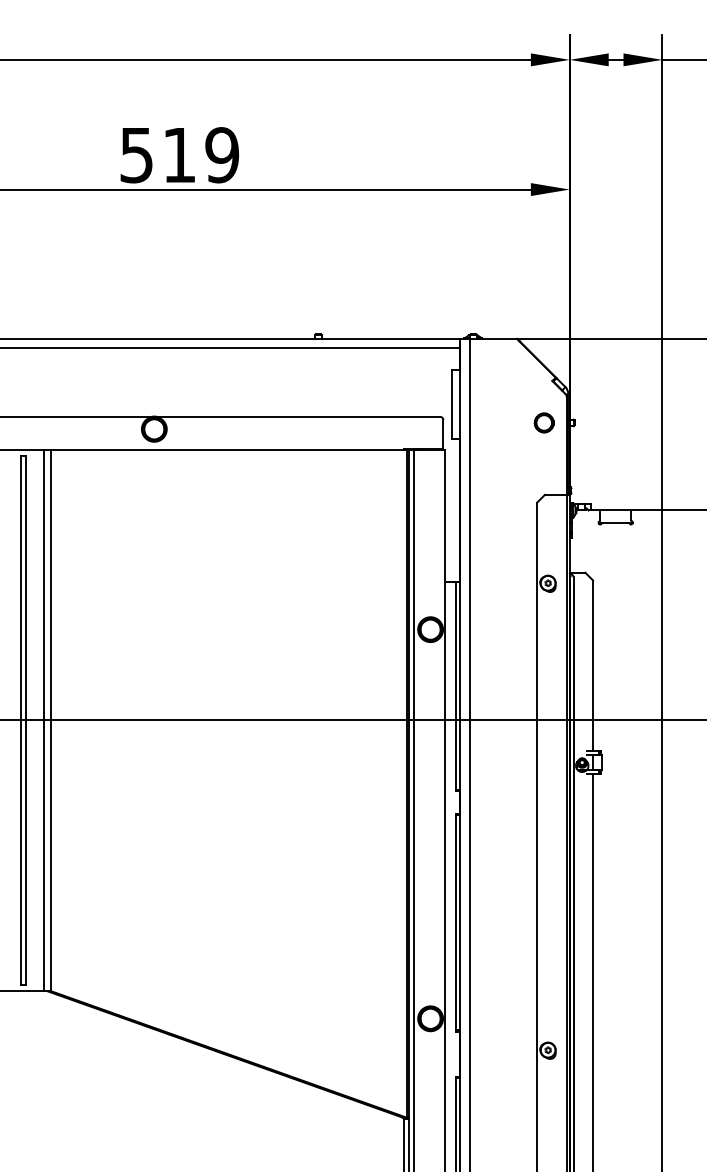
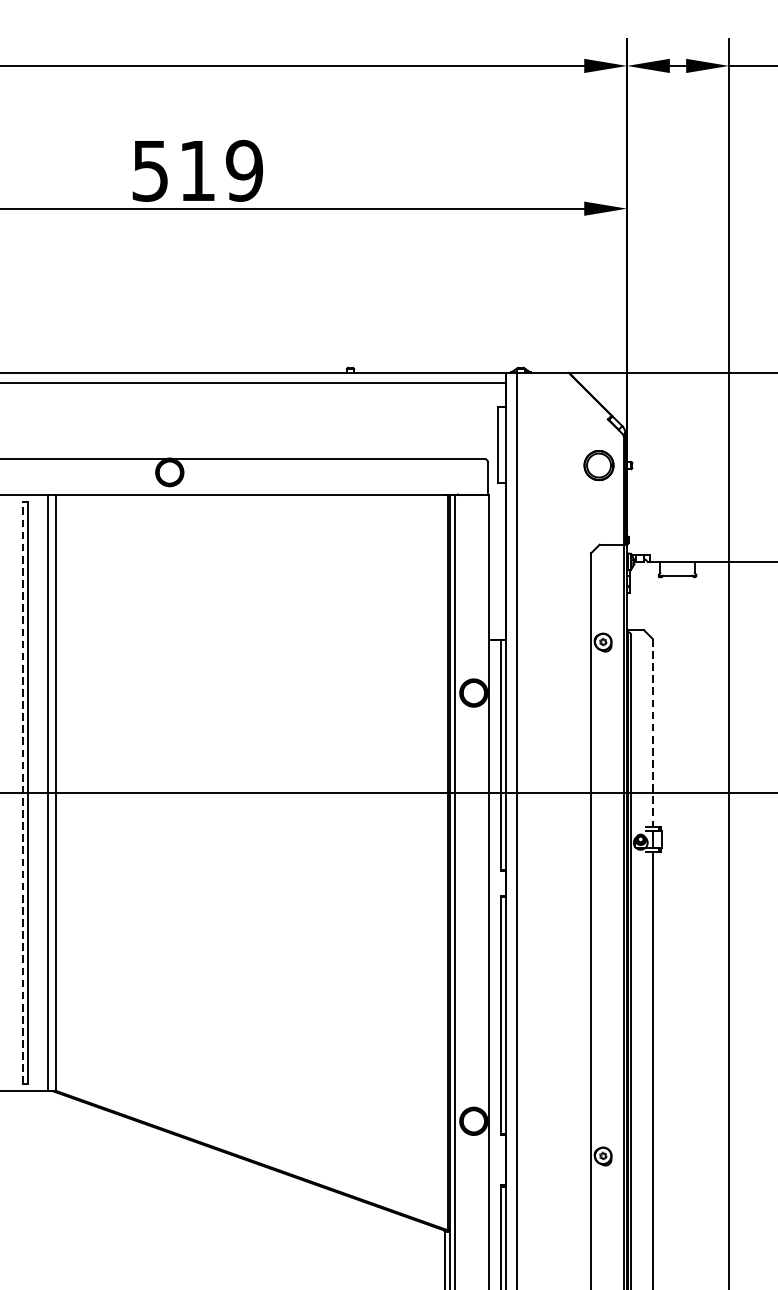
part: (543, 422) -> (598, 465), size x1.4
line: (593, 666) -> (653, 733), solid -> dashed
line: (21, 720) -> (23, 793), solid -> dashed

